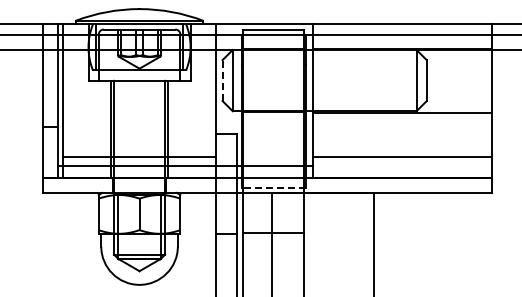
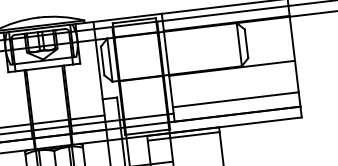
line: (222, 80) -> (102, 60), dashed -> solid
line: (273, 187) -> (147, 131), dashed -> solid
line: (323, 199) -> (183, 136), added

